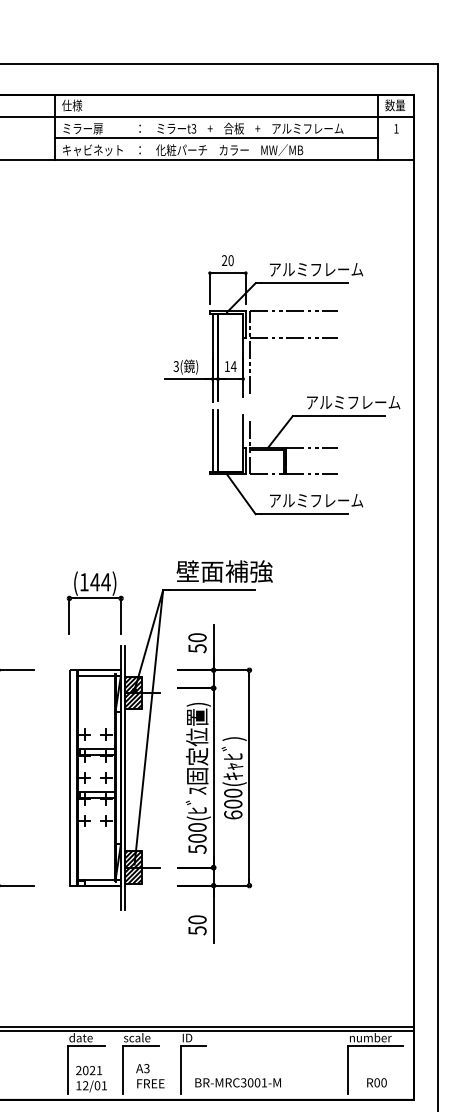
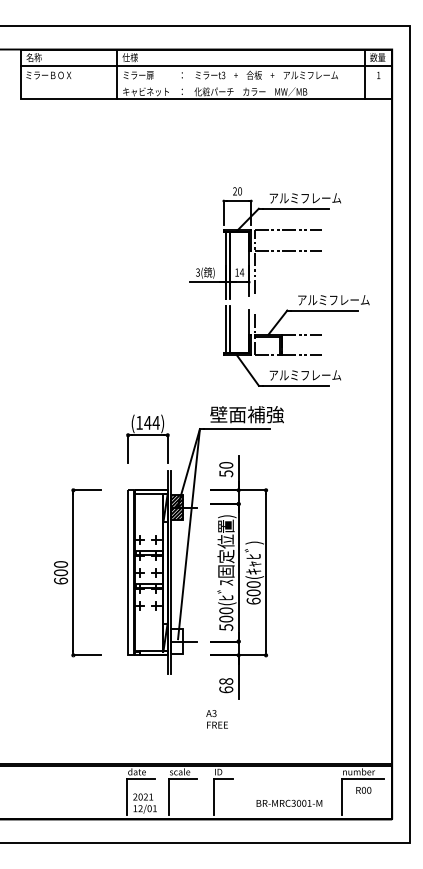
line: (216, 138) -> (240, 82), removed
part: (307, 396) -> (298, 295), moved
hatch: (133, 867) -> (177, 641), removed
text: (197, 925) -> (226, 685), 50 -> 68
text: (149, 1076) -> (216, 719), moved
text: (238, 1081) -> (289, 802), moved
text: (376, 1081) -> (363, 789), moved

